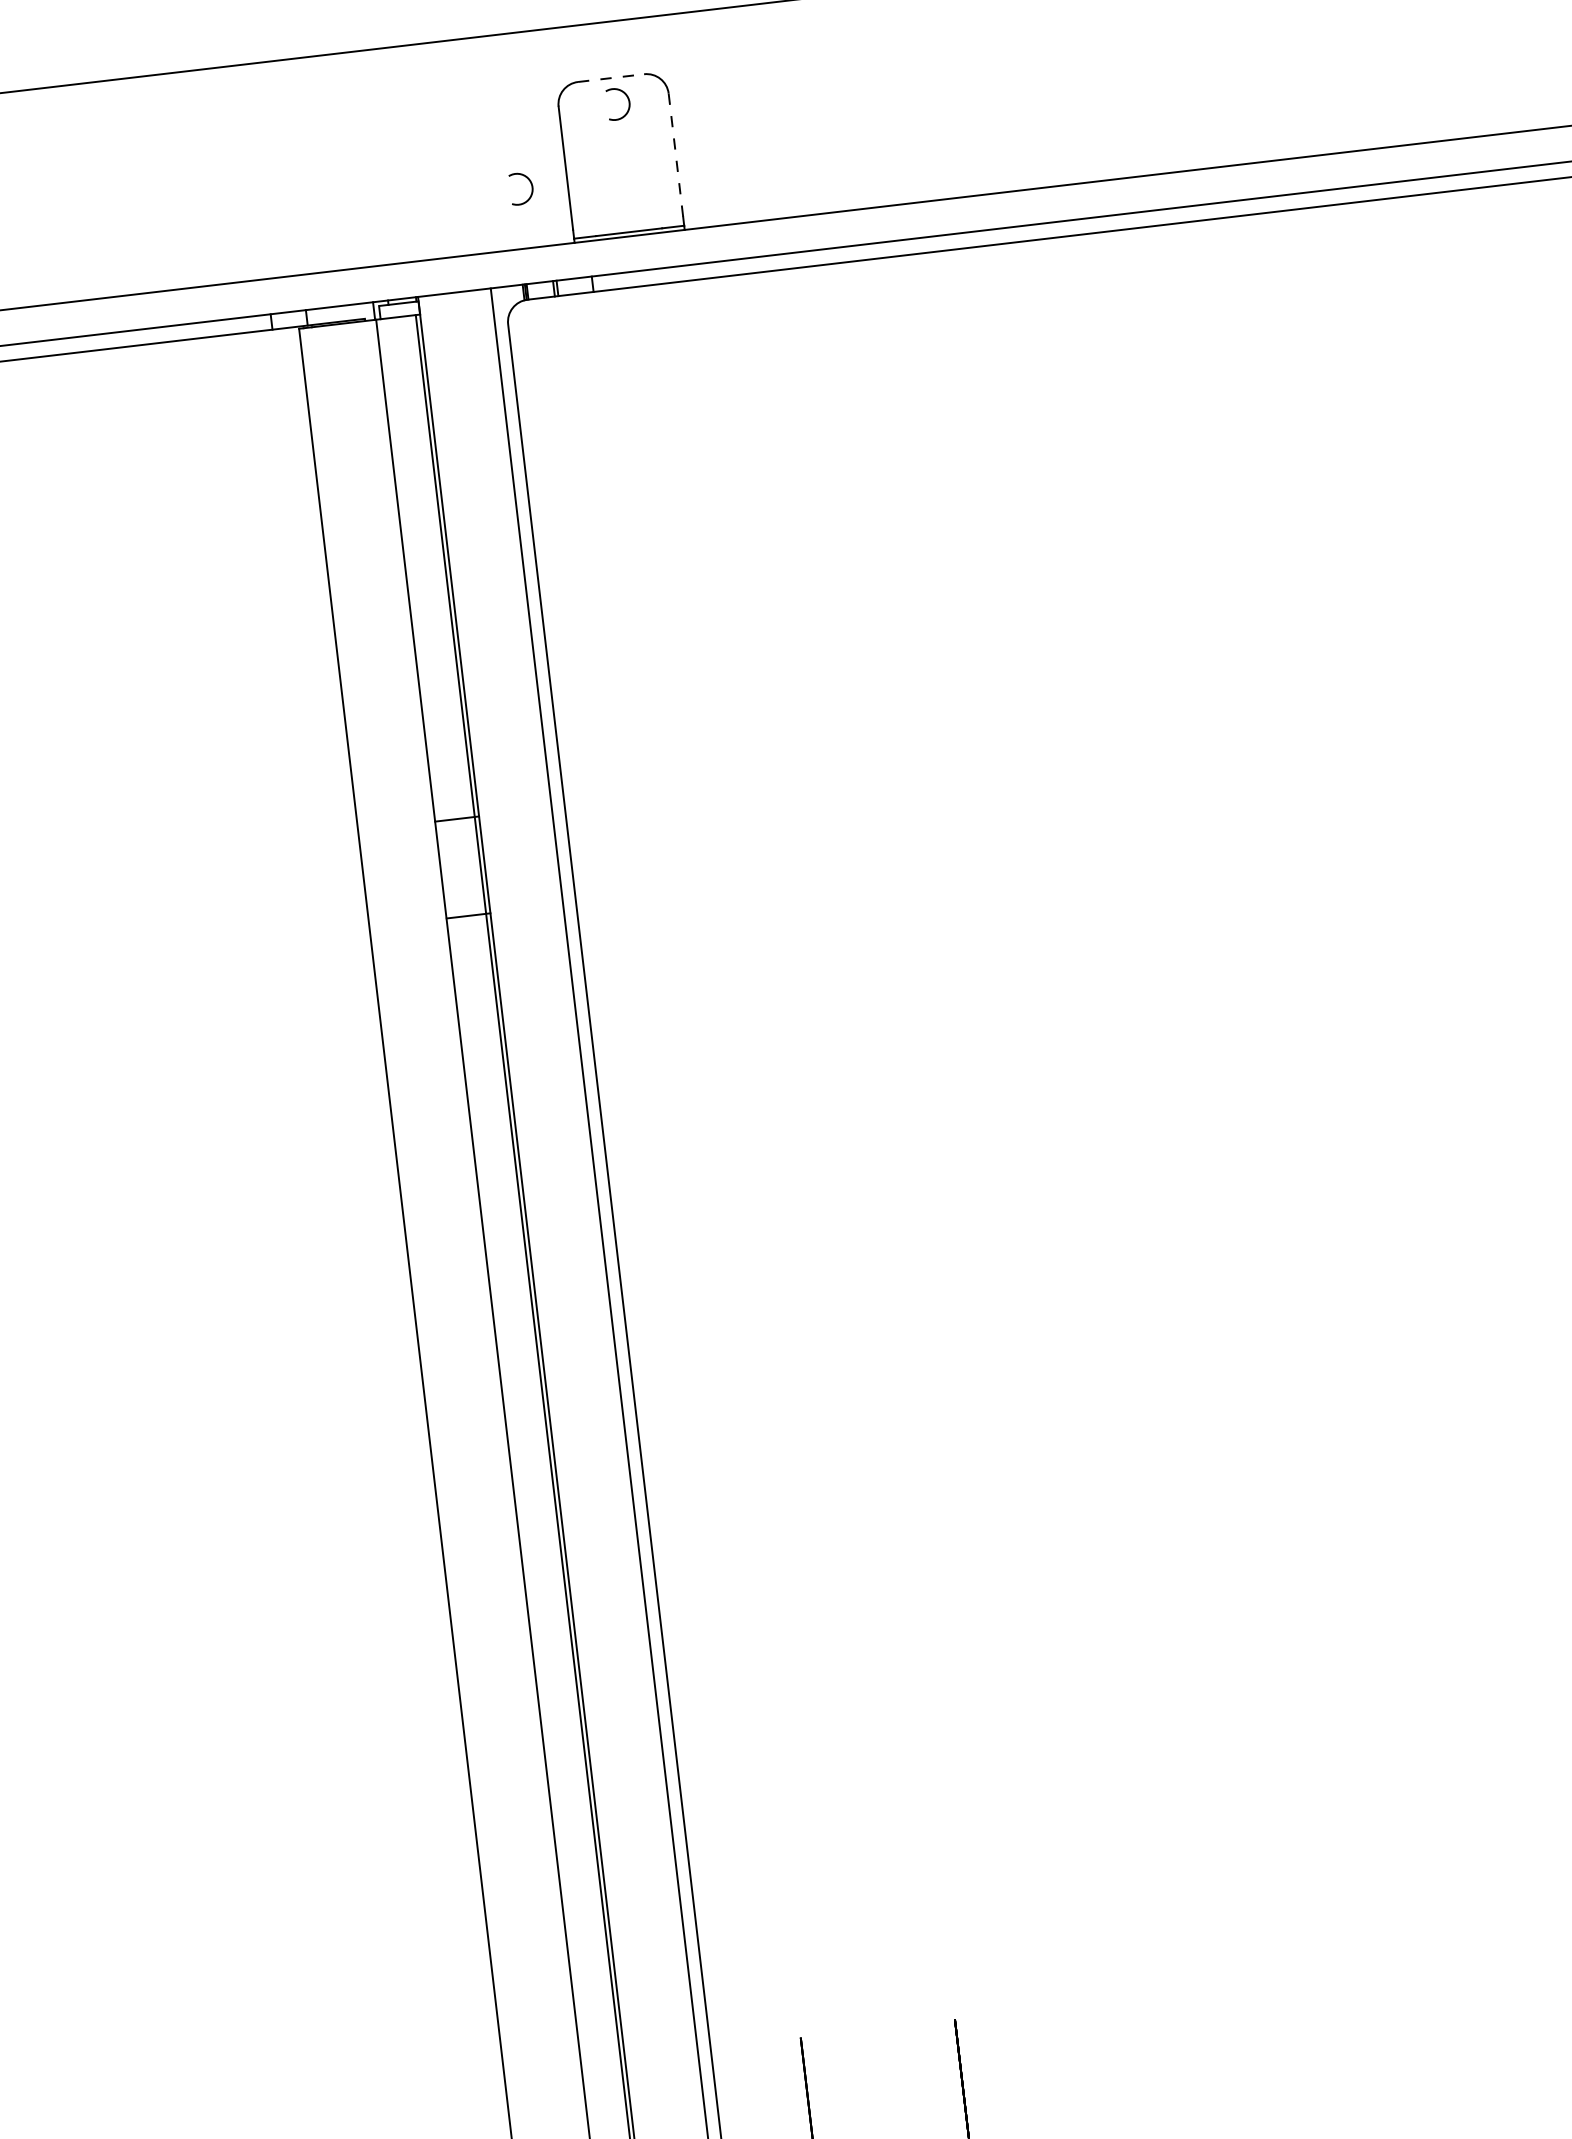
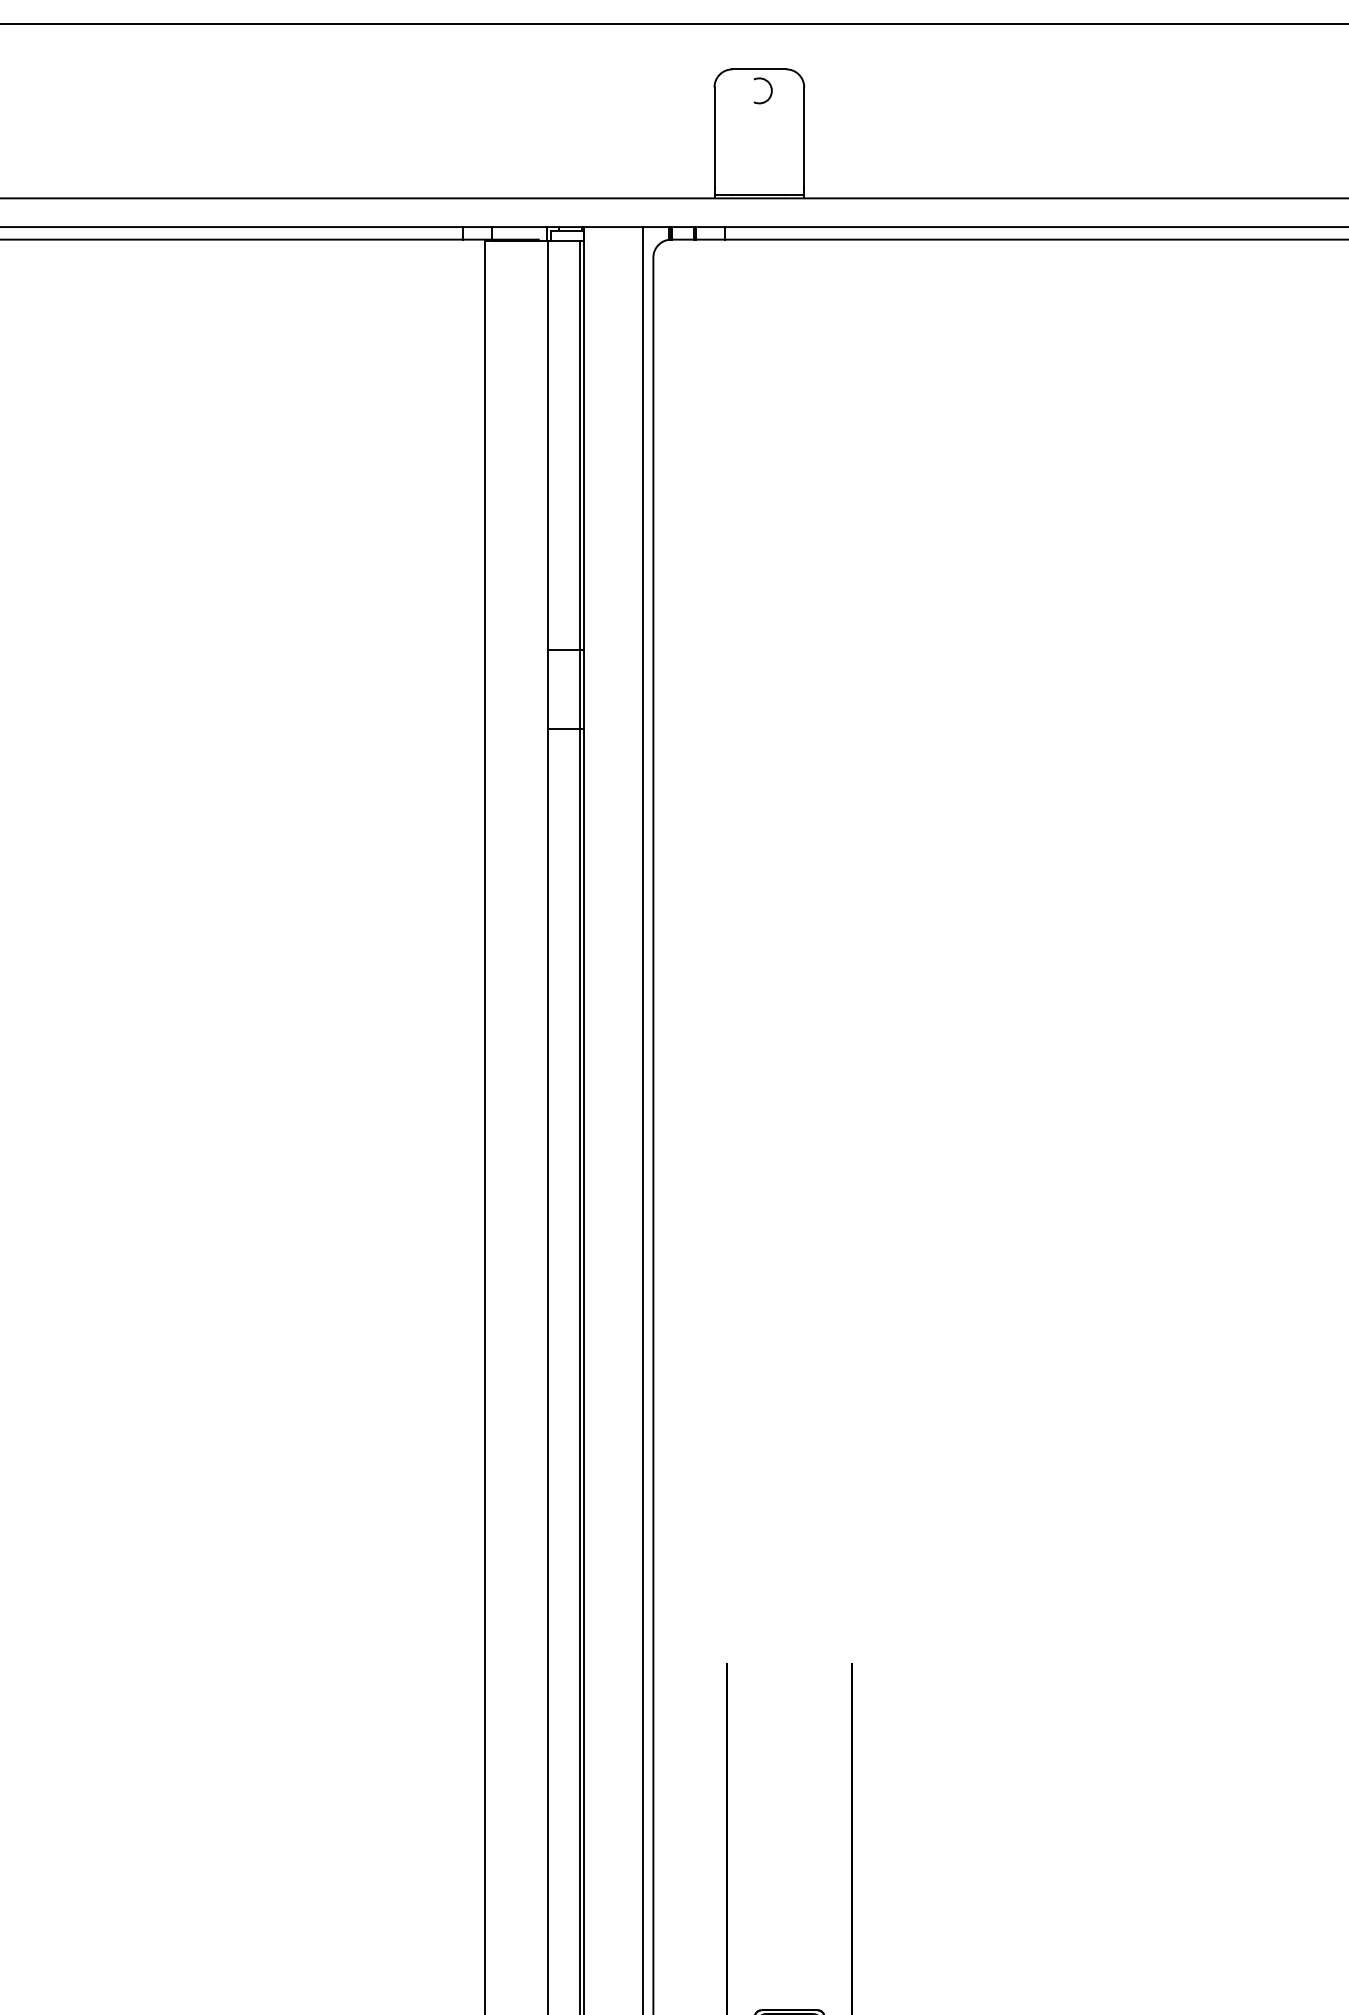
line: (611, 78) -> (759, 69), dashed -> solid
line: (676, 156) -> (804, 138), dashed -> solid
arc: (530, 187) -> (684, 149), removed

